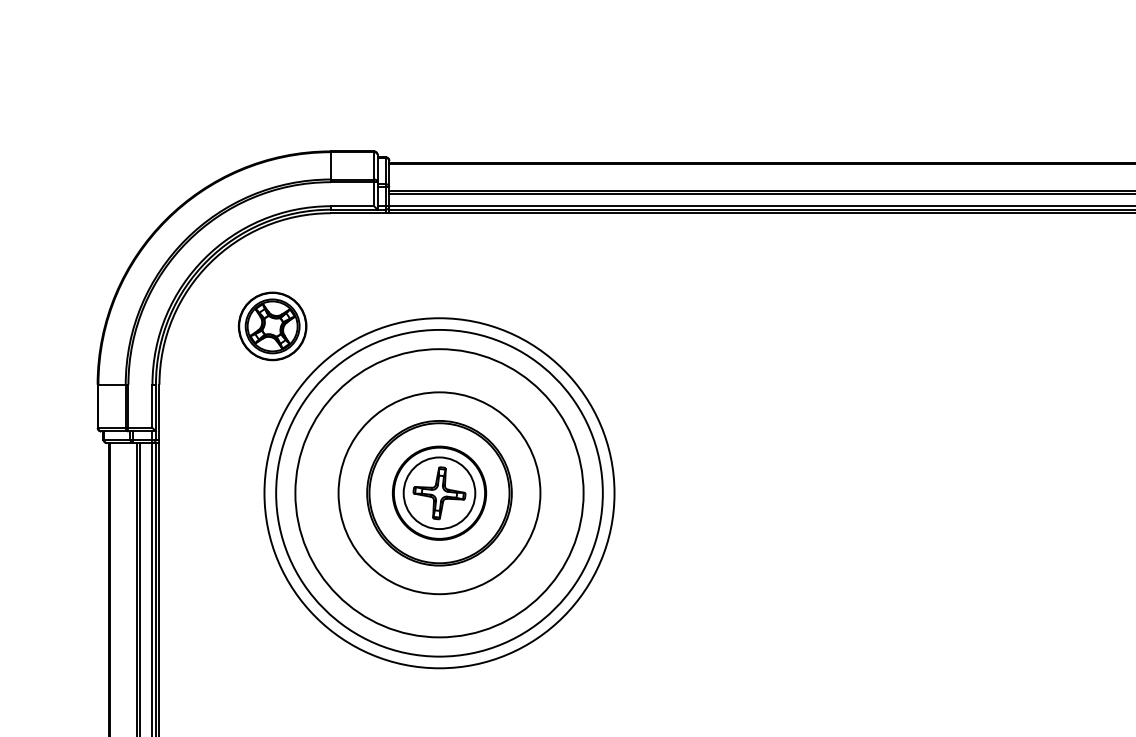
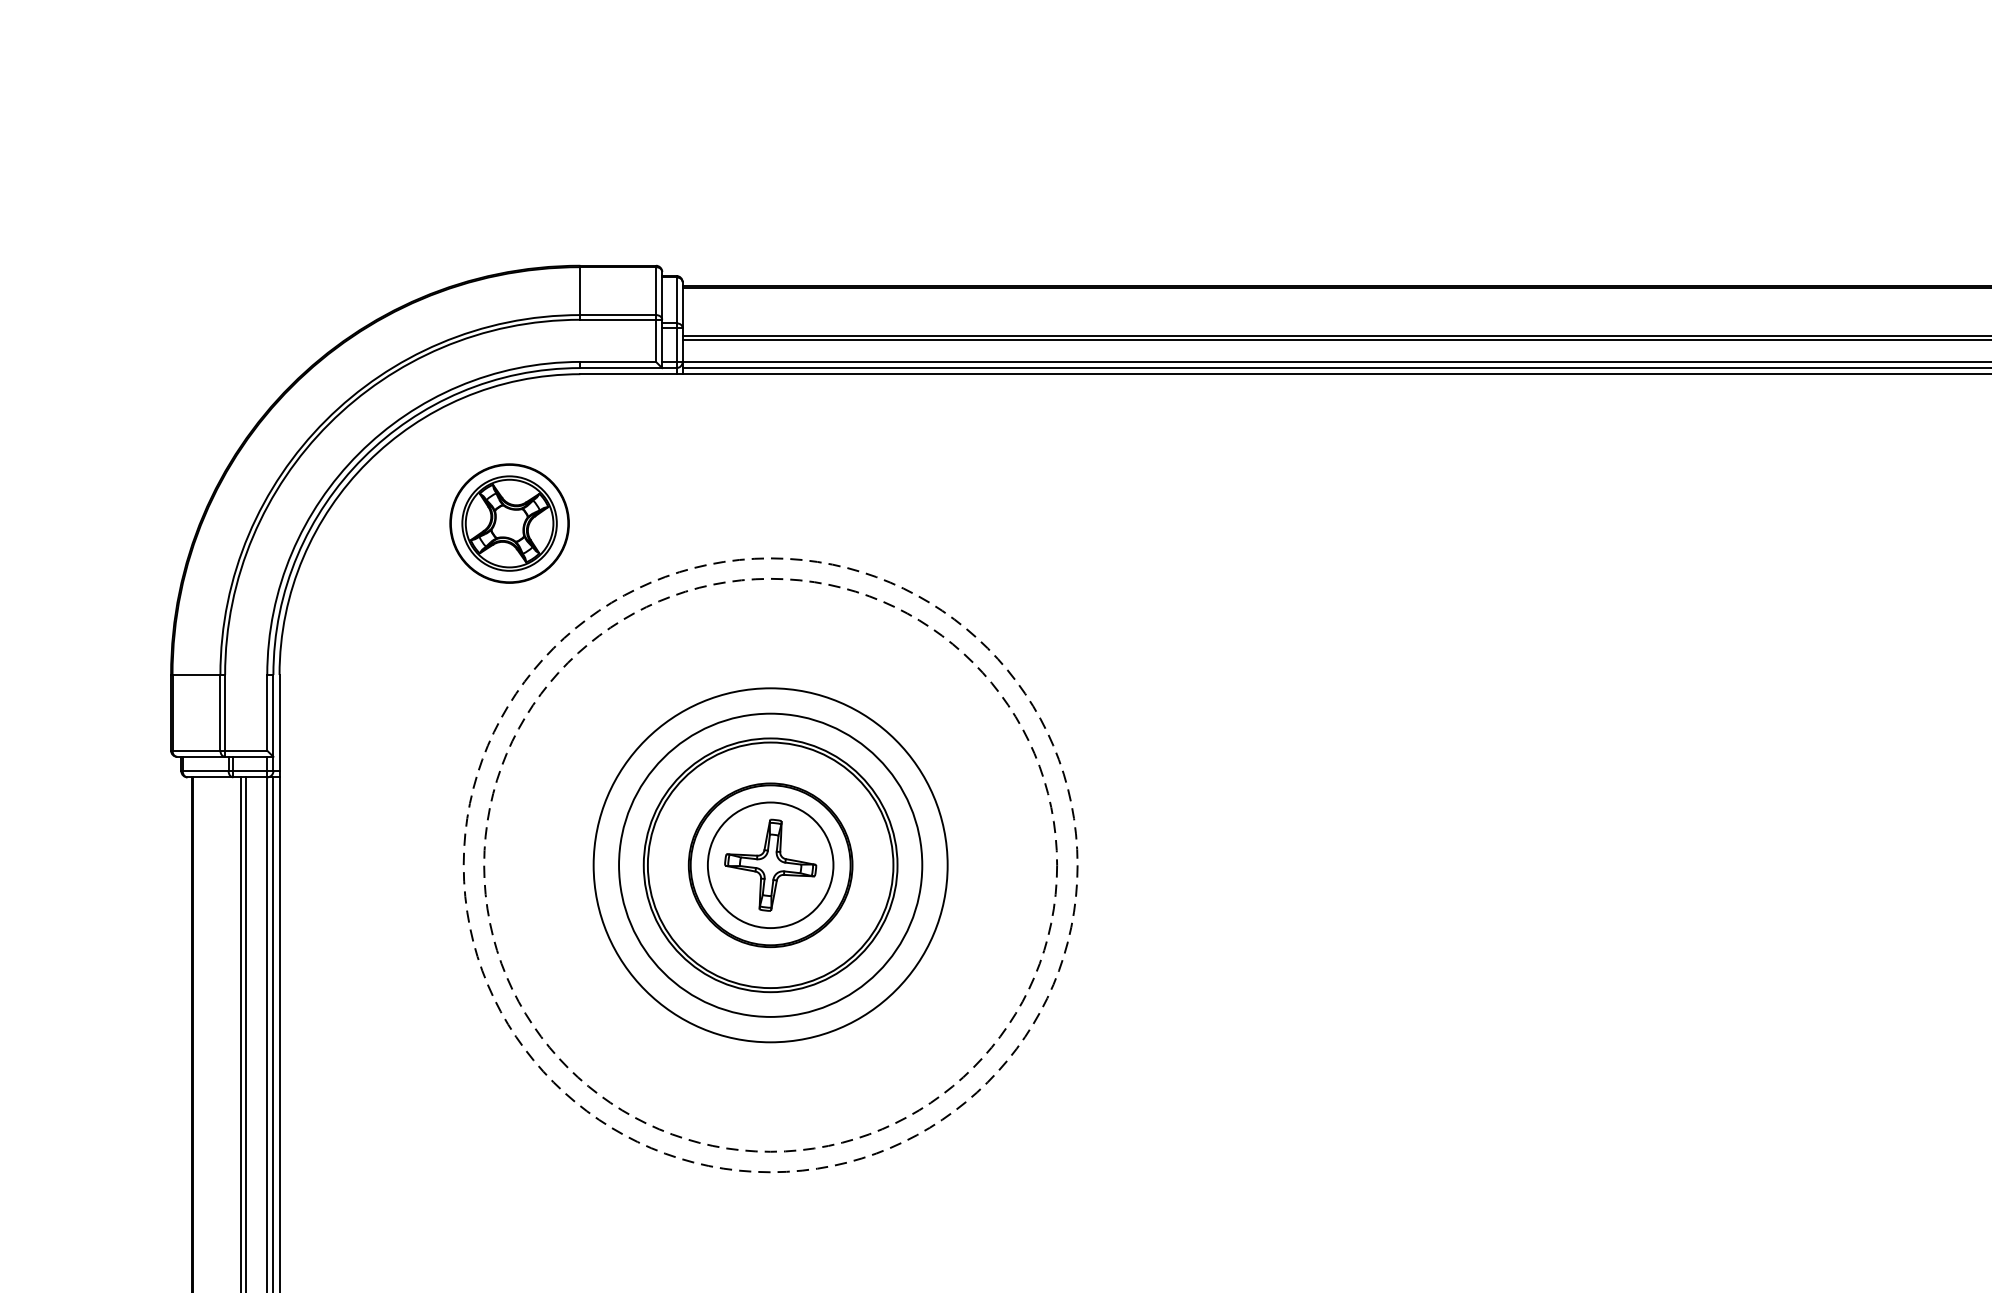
part: (272, 326) -> (509, 523), moved
circle: (439, 492) -> (770, 863), solid -> dashed
circle: (439, 493) -> (770, 865), size x0.6
circle: (439, 493) -> (770, 865), solid -> dashed

